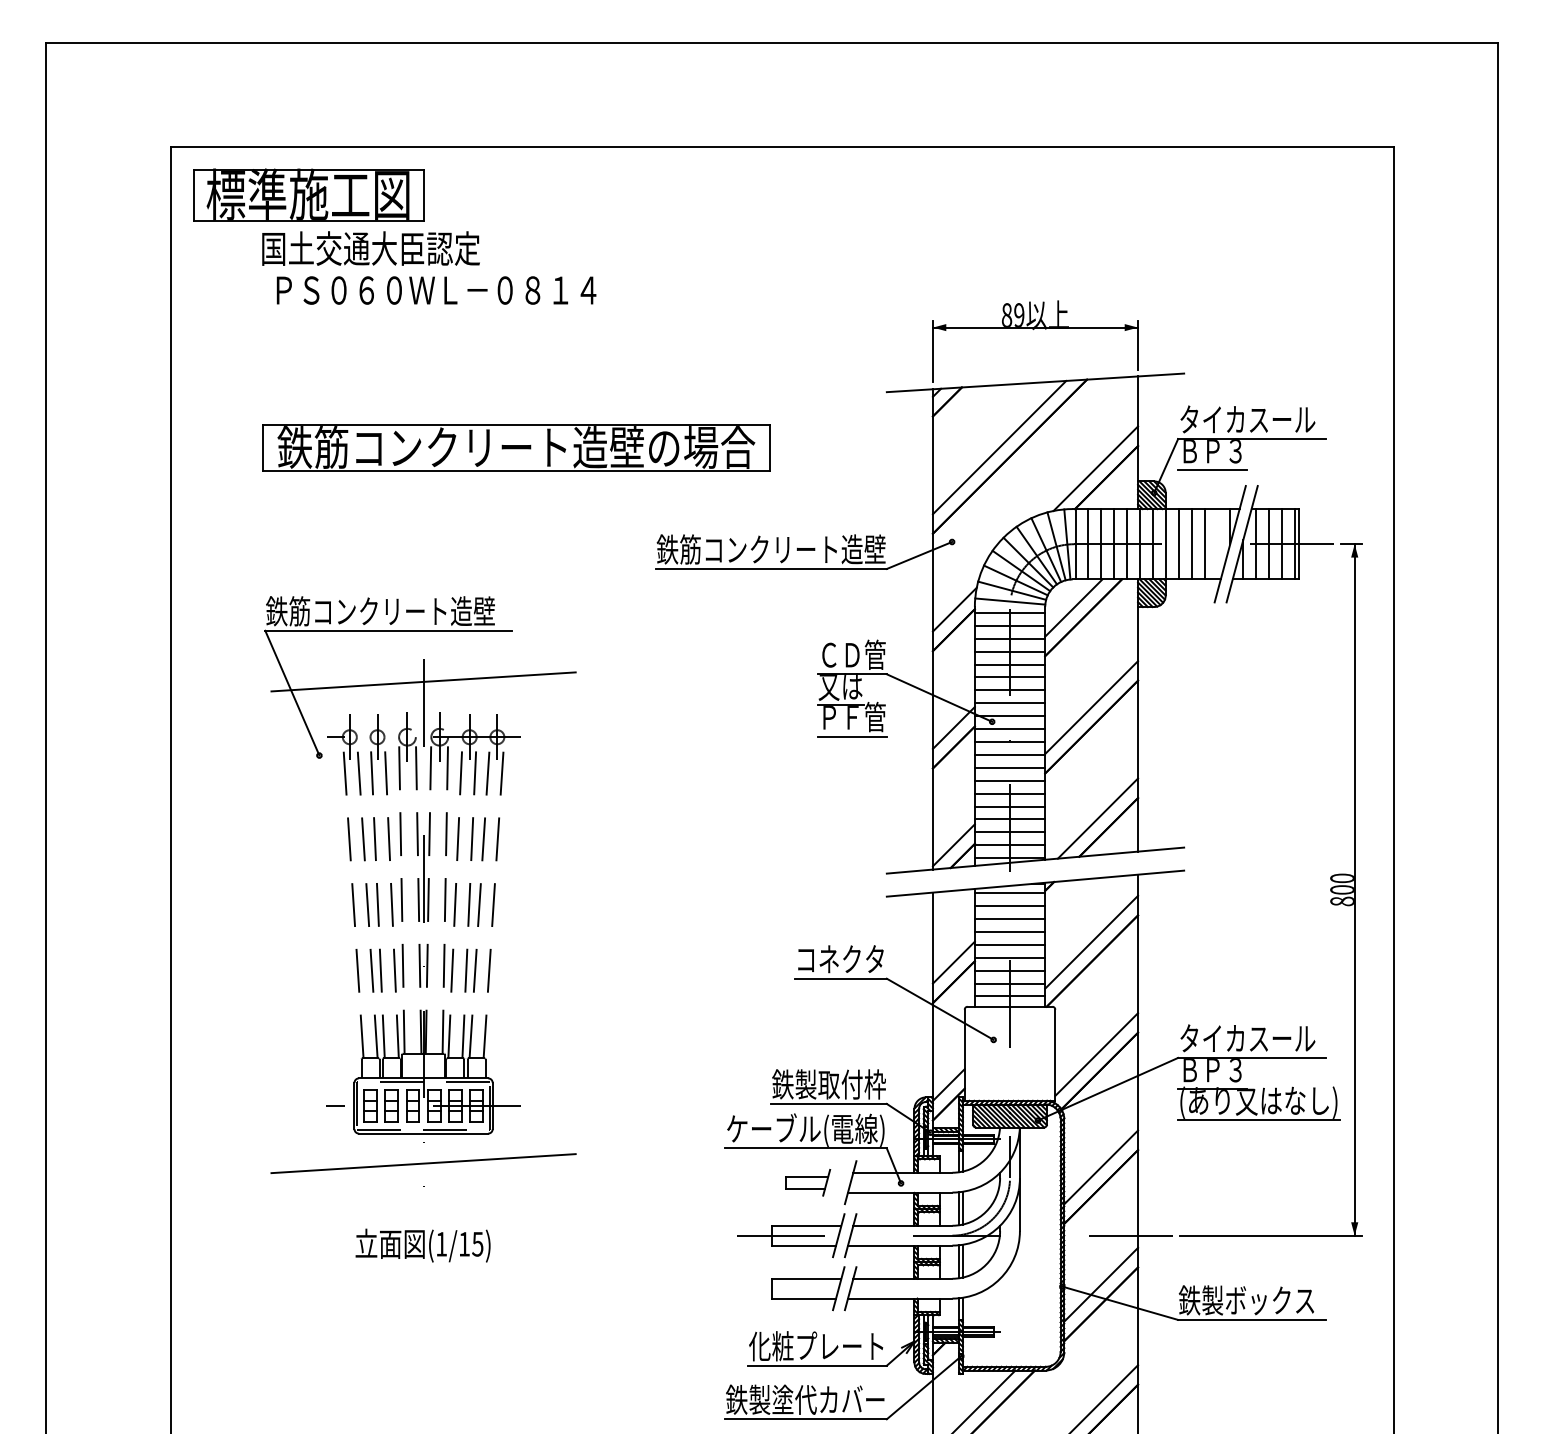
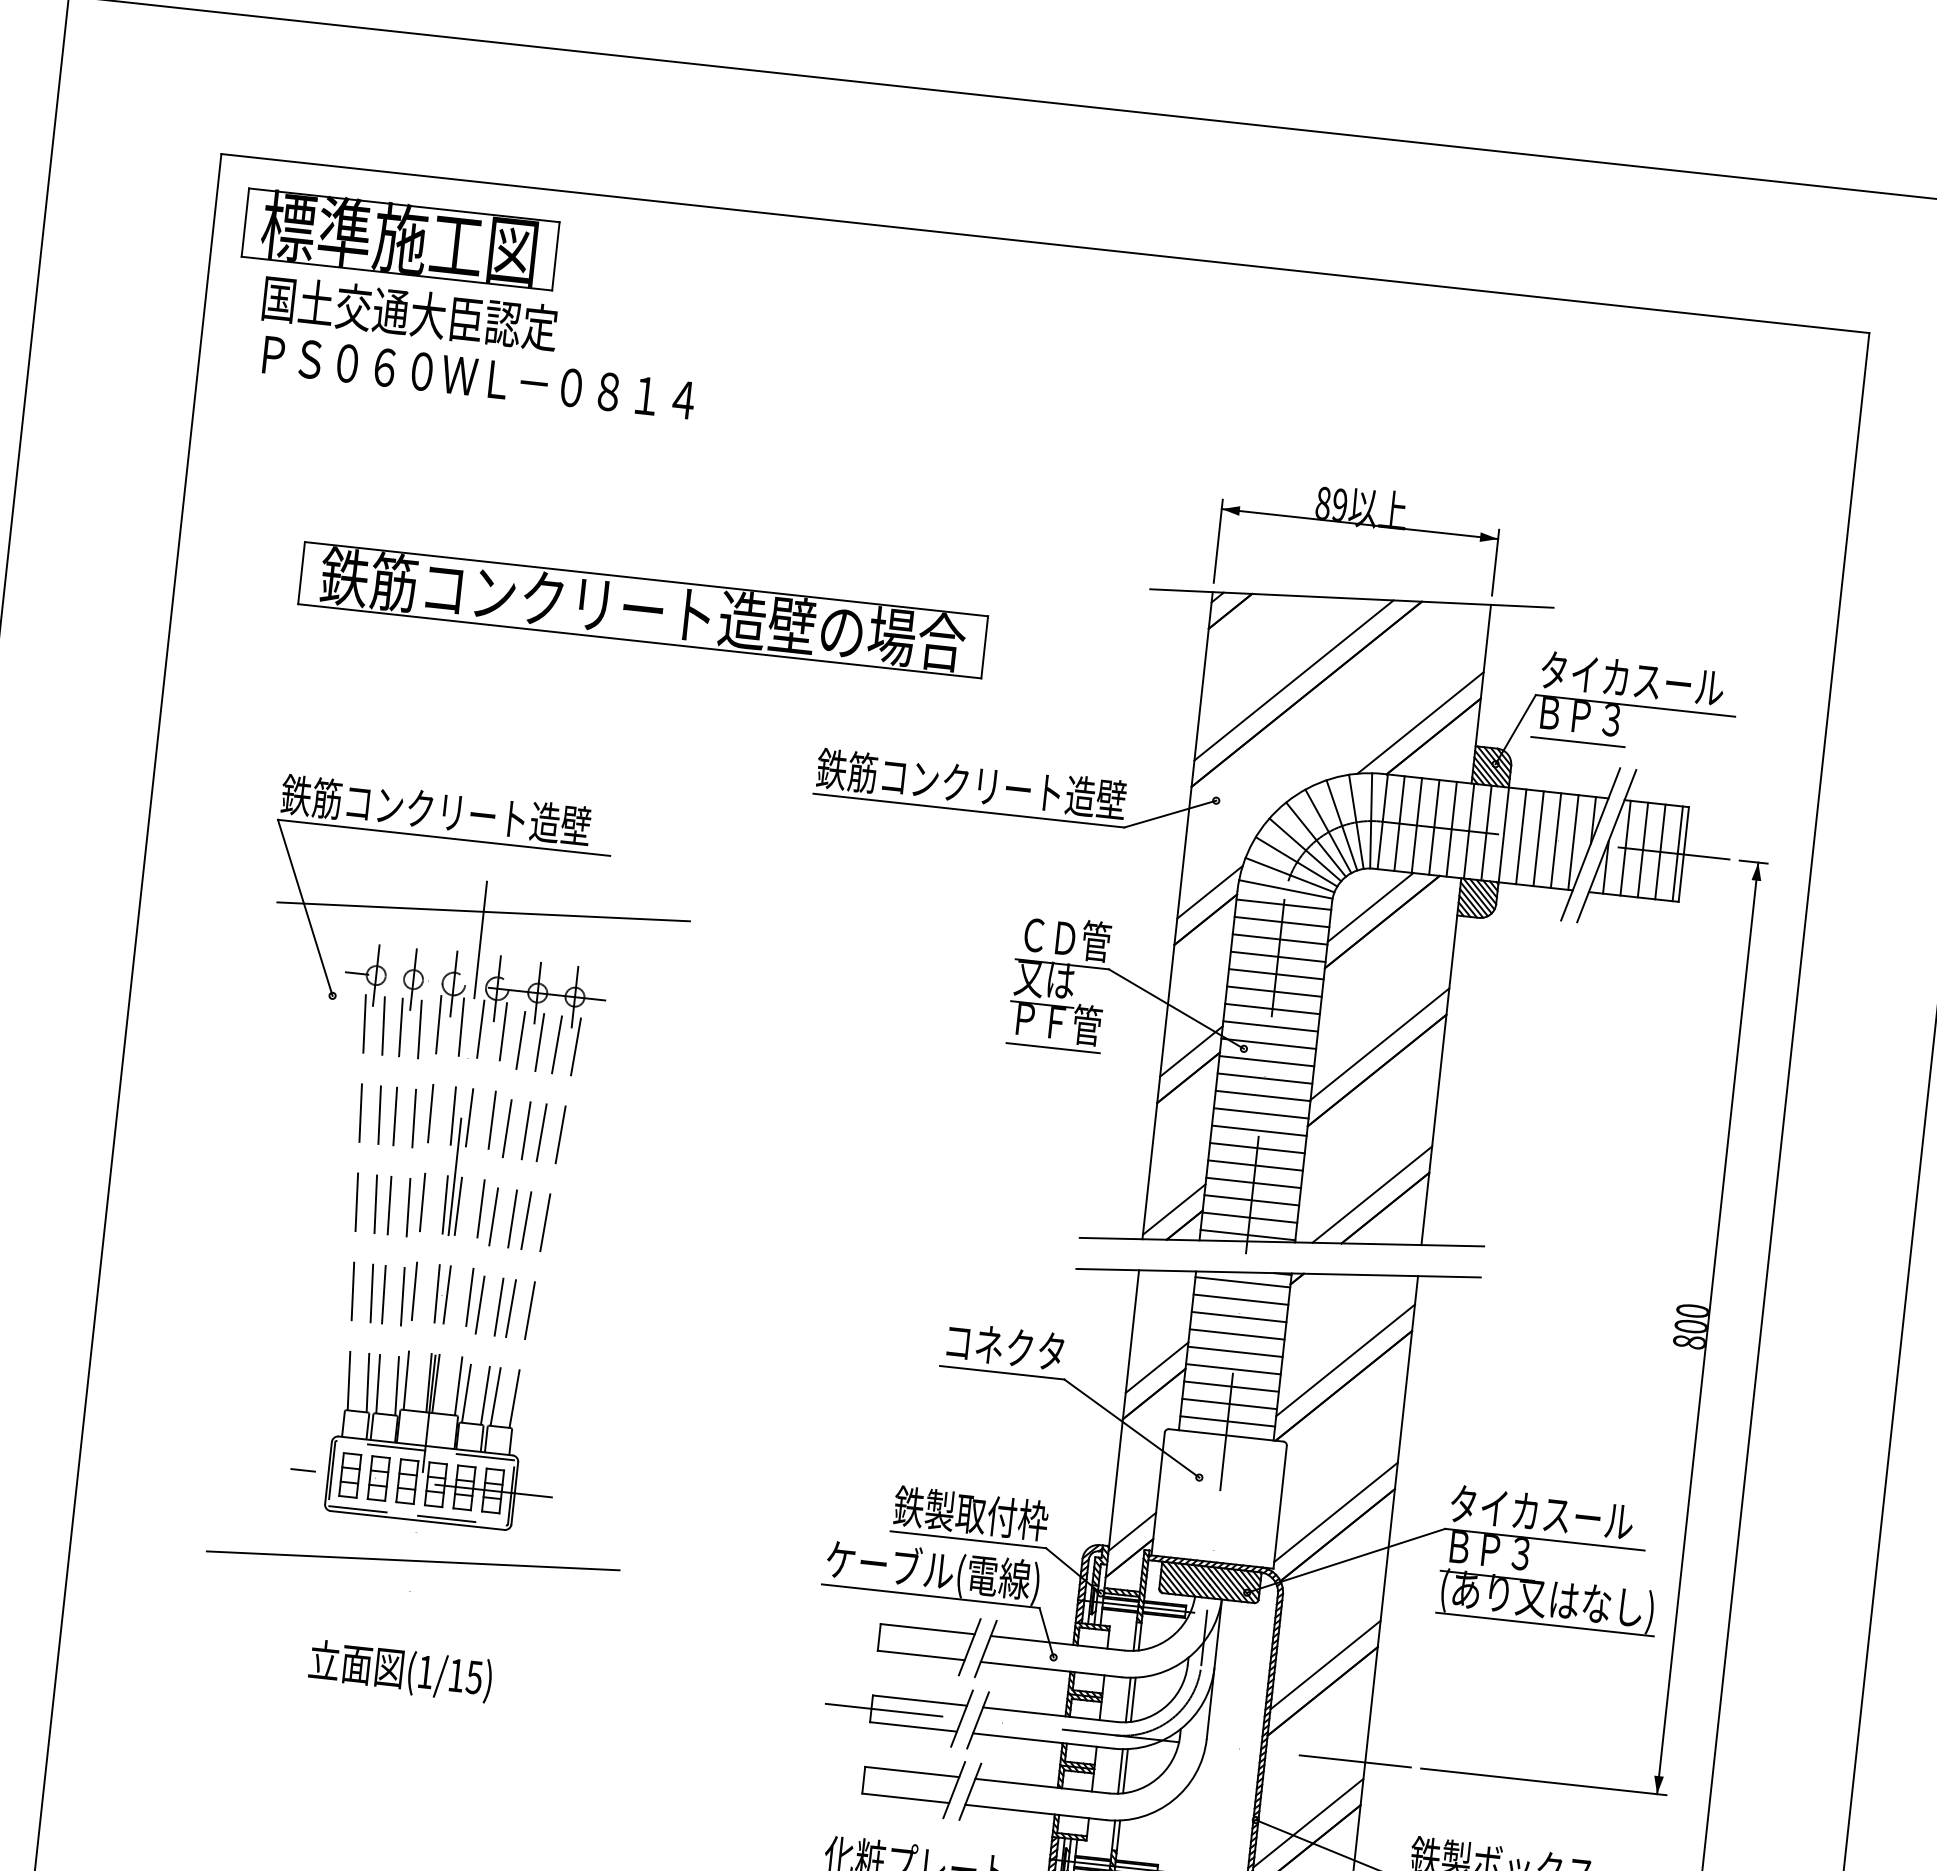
text: (370, 248) -> (409, 312), moved
text: (436, 290) -> (478, 377), moved
line: (1217, 544) -> (1573, 842), added
part: (808, 1182) -> (929, 1642), size x1.67

